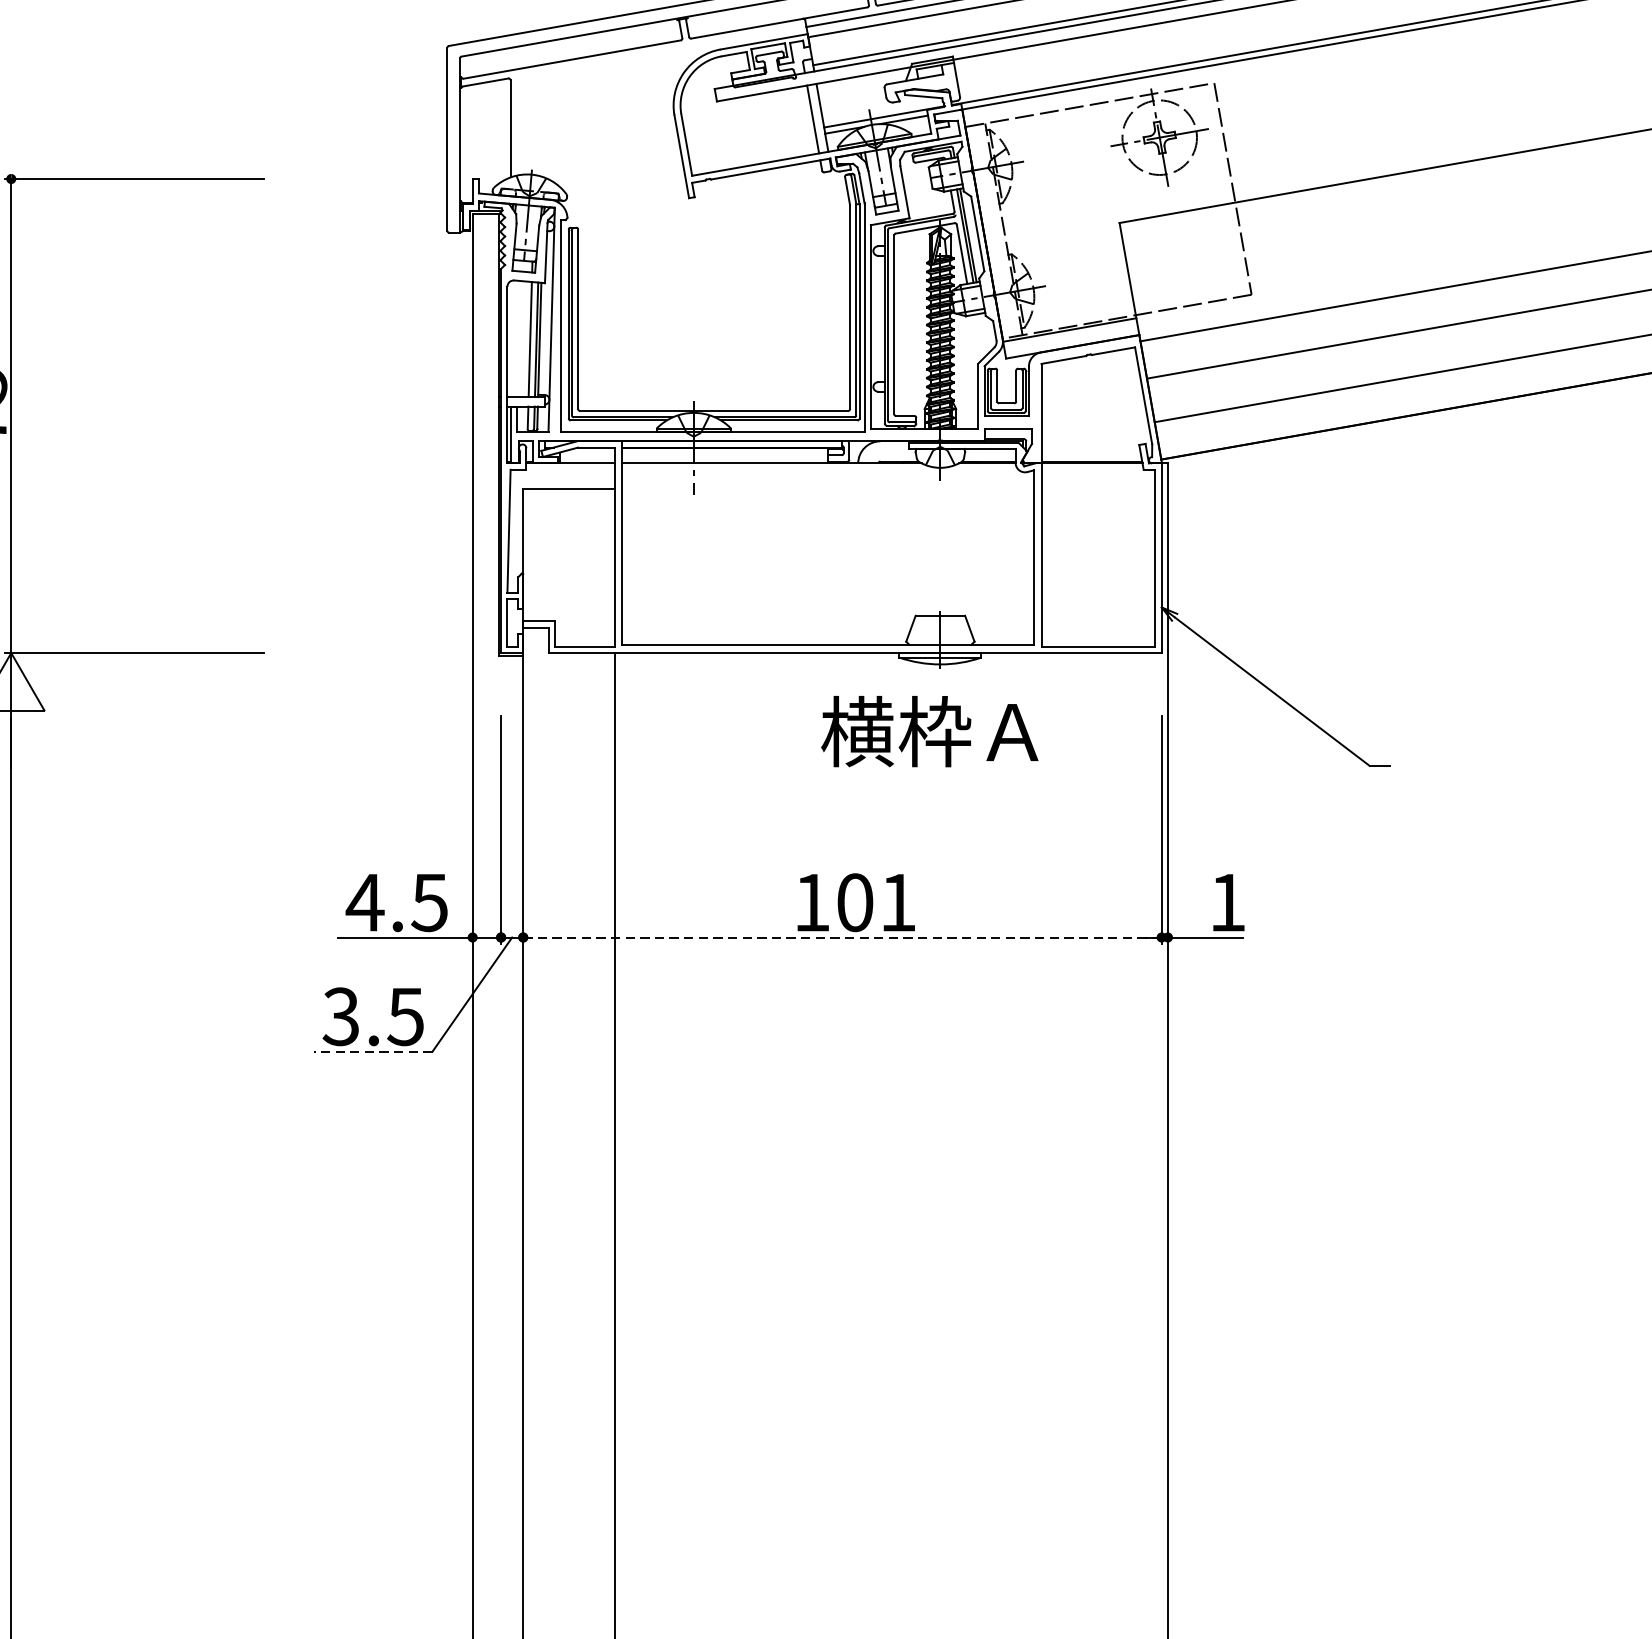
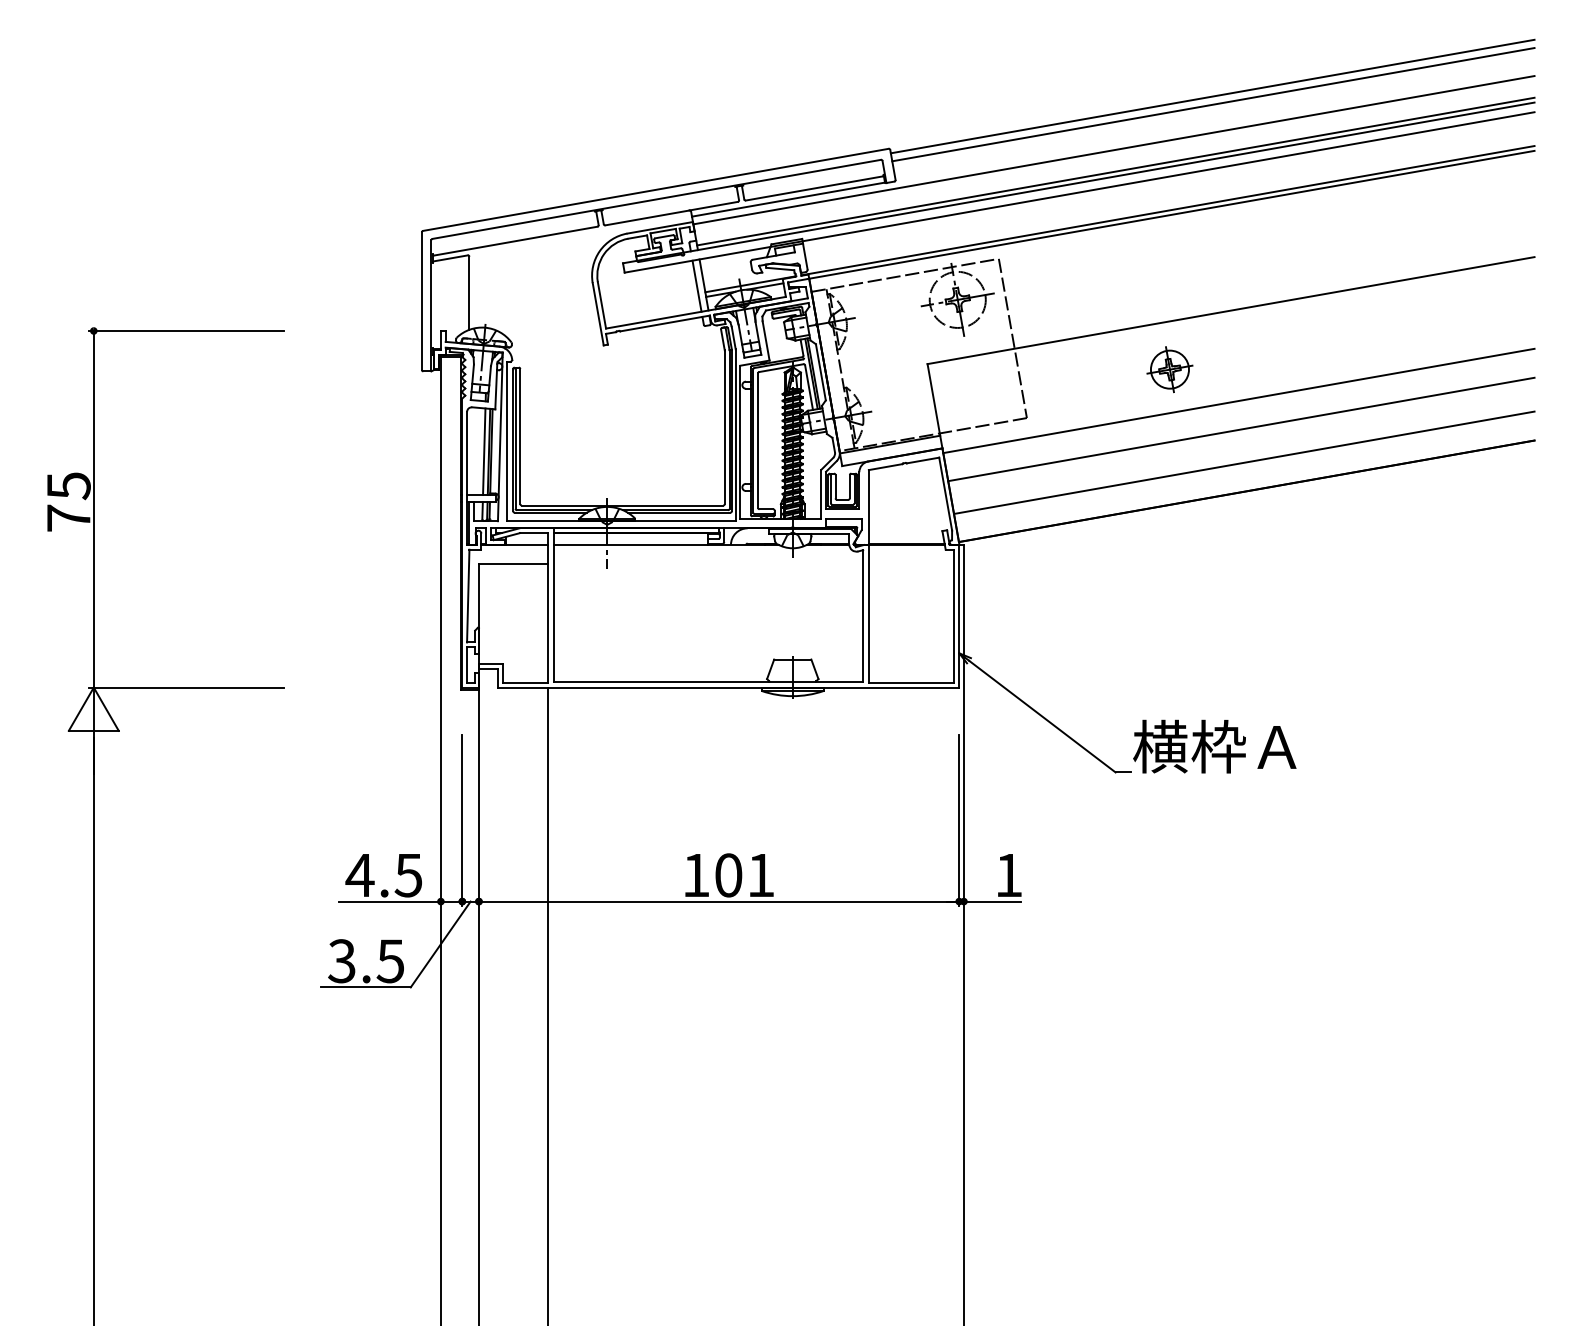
part: (1441, 230) -> (1169, 369), added
text: (929, 731) -> (1214, 746), moved
line: (842, 937) -> (719, 901), dashed -> solid
line: (373, 1051) -> (366, 987), dashed -> solid

